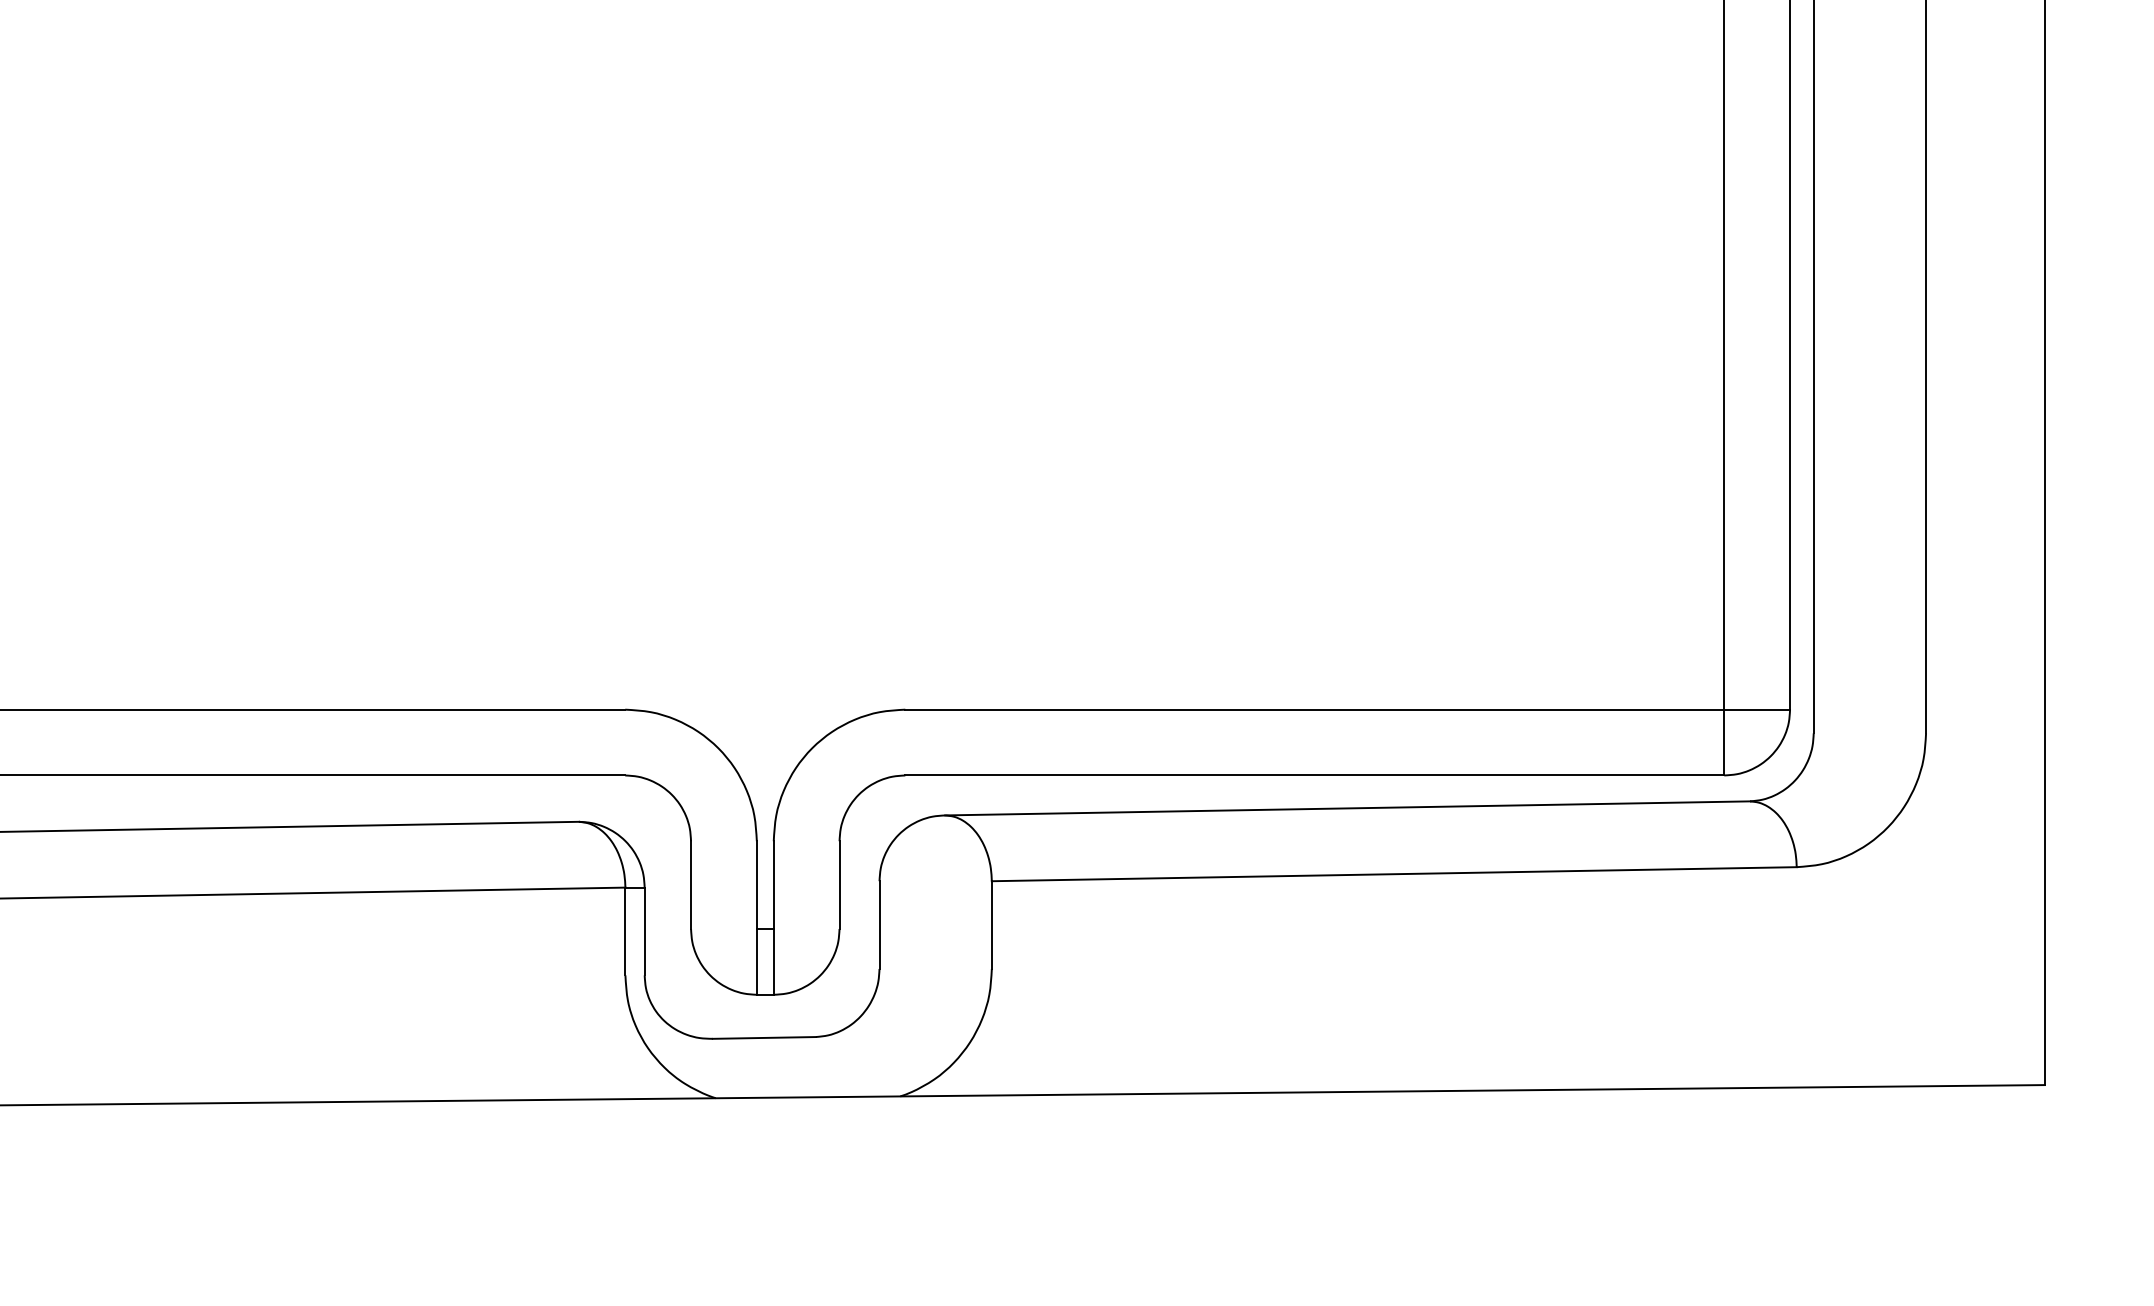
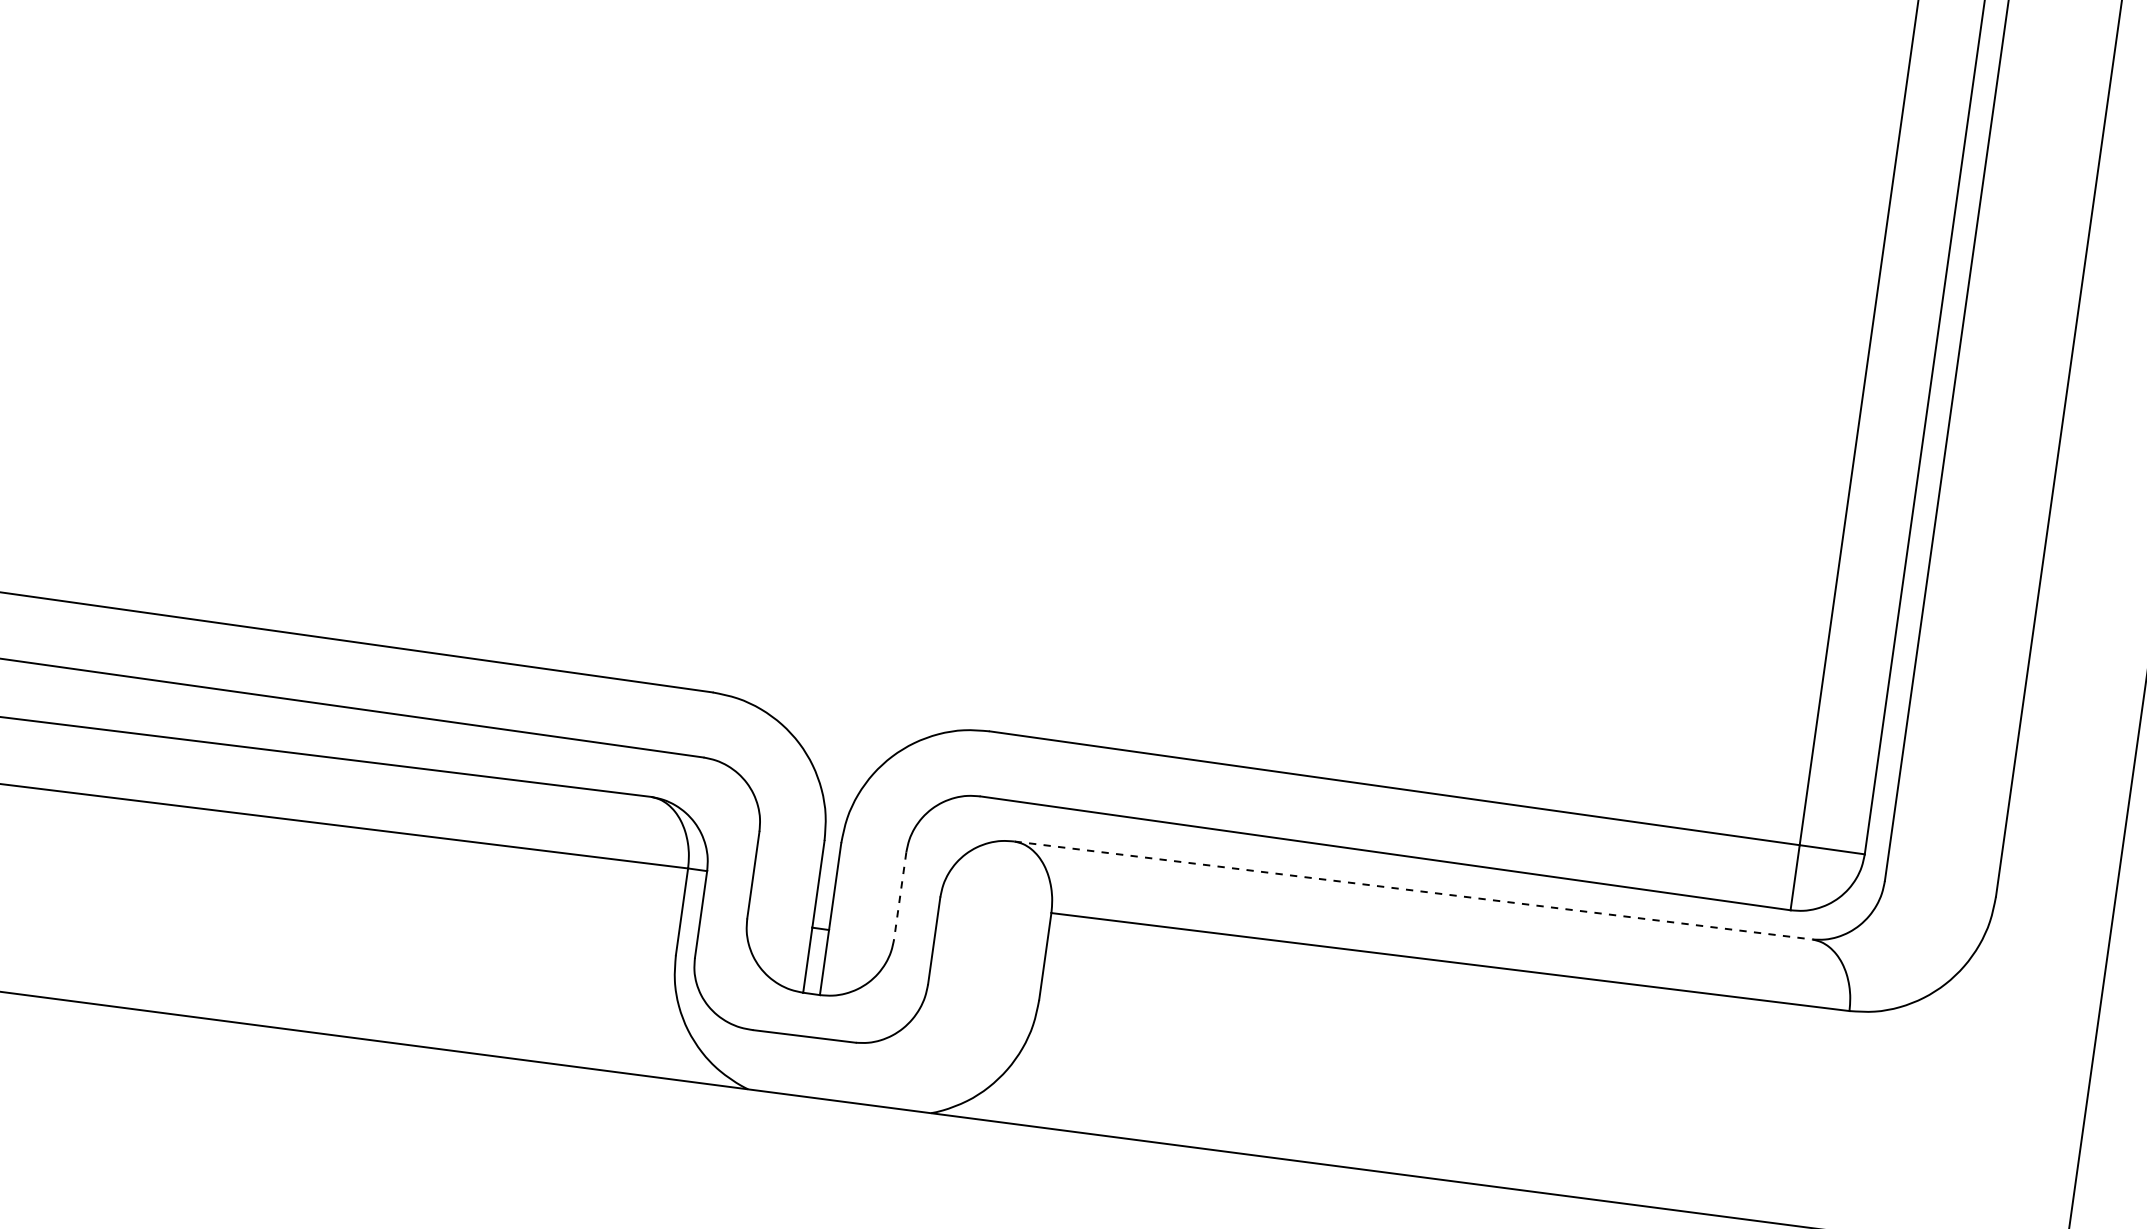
line: (1347, 808) -> (1413, 890), solid -> dashed
line: (839, 885) -> (900, 896), solid -> dashed

